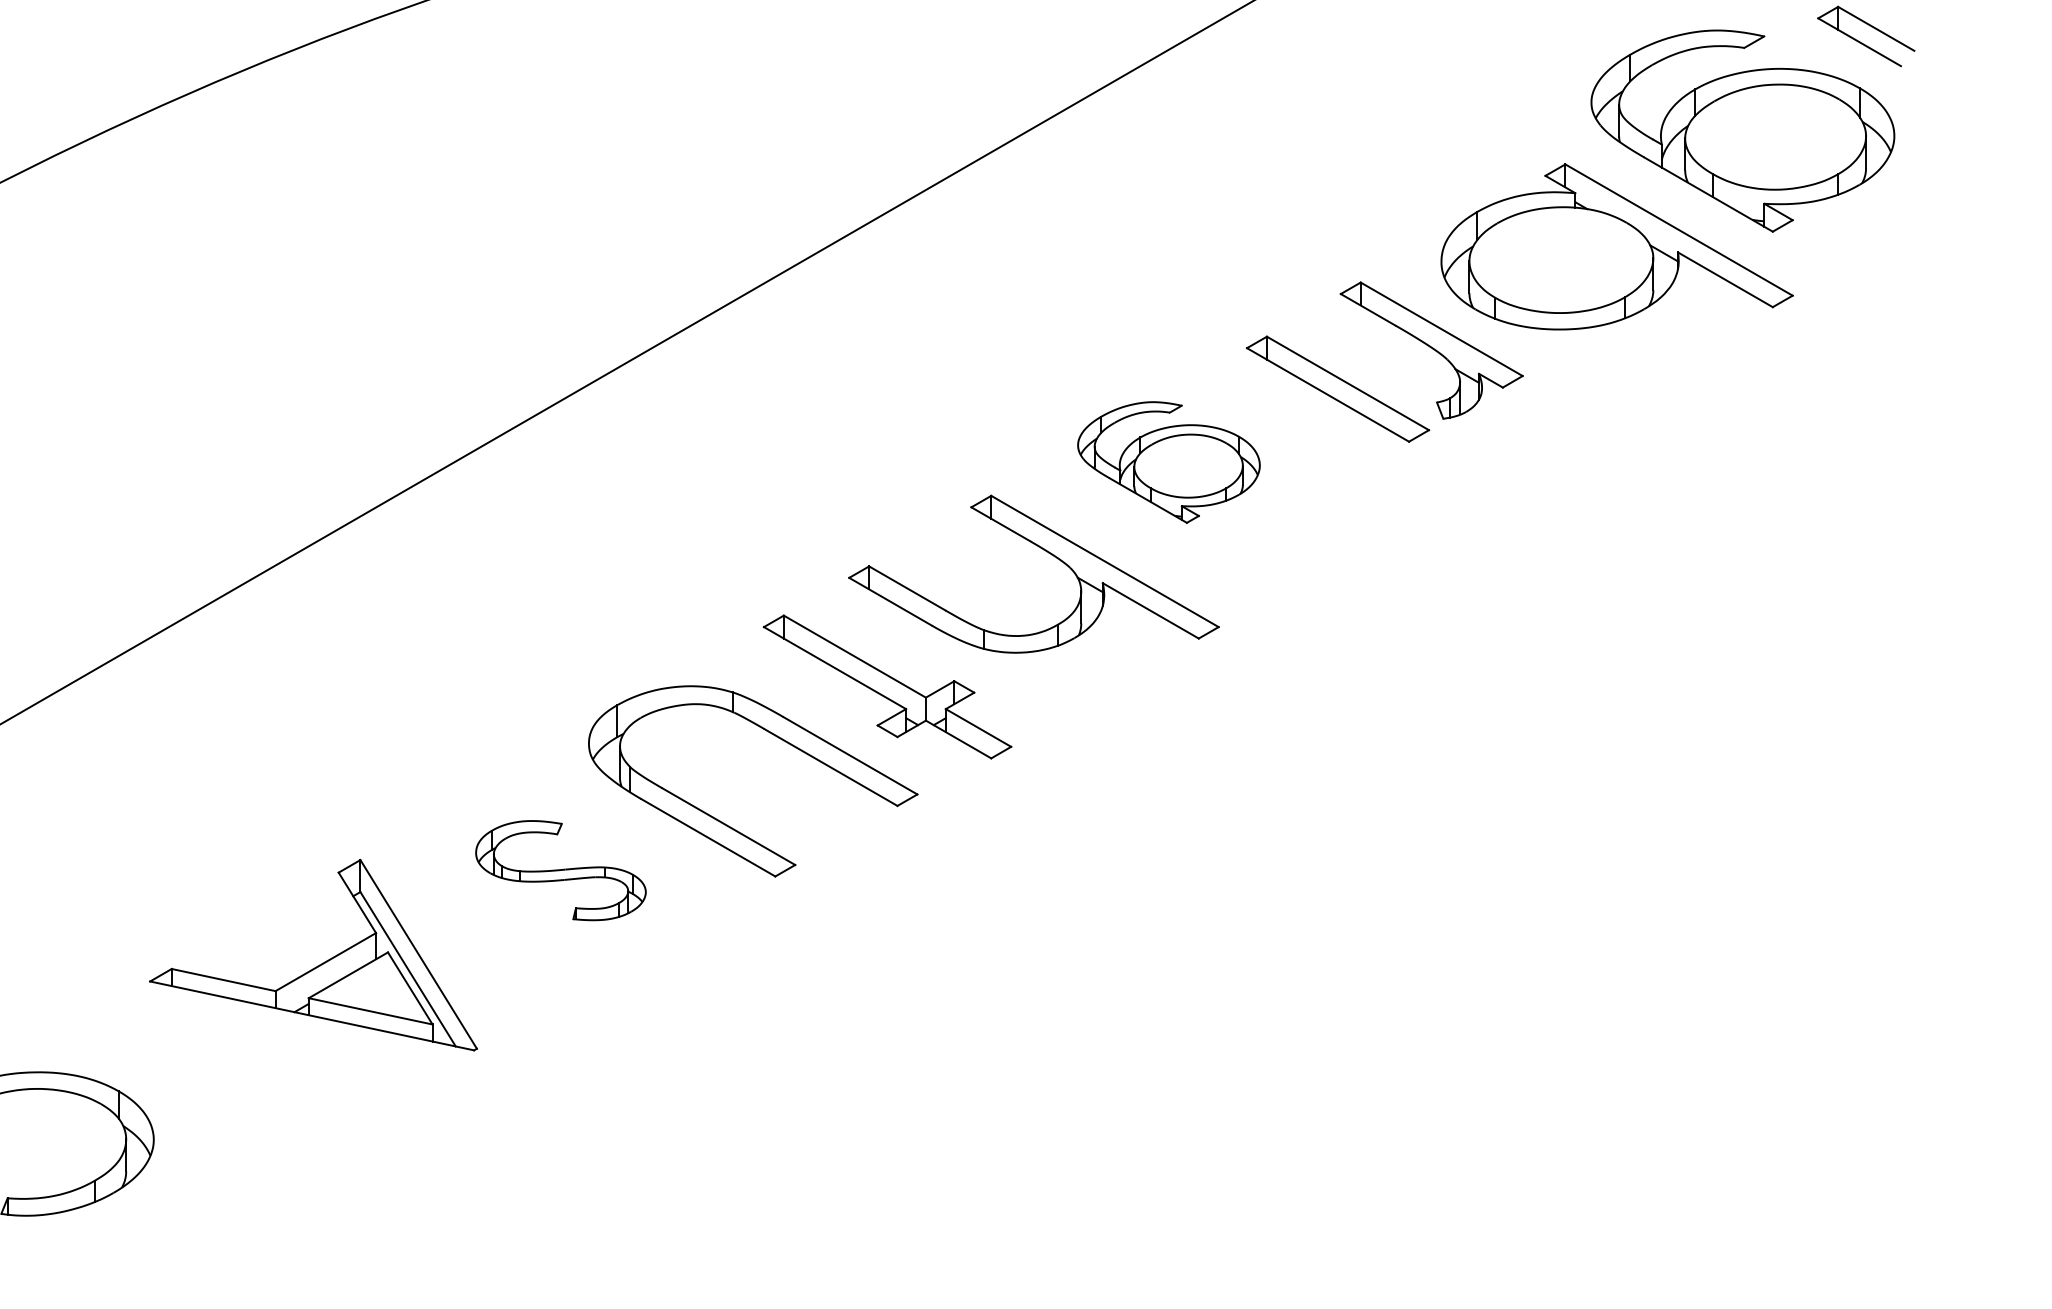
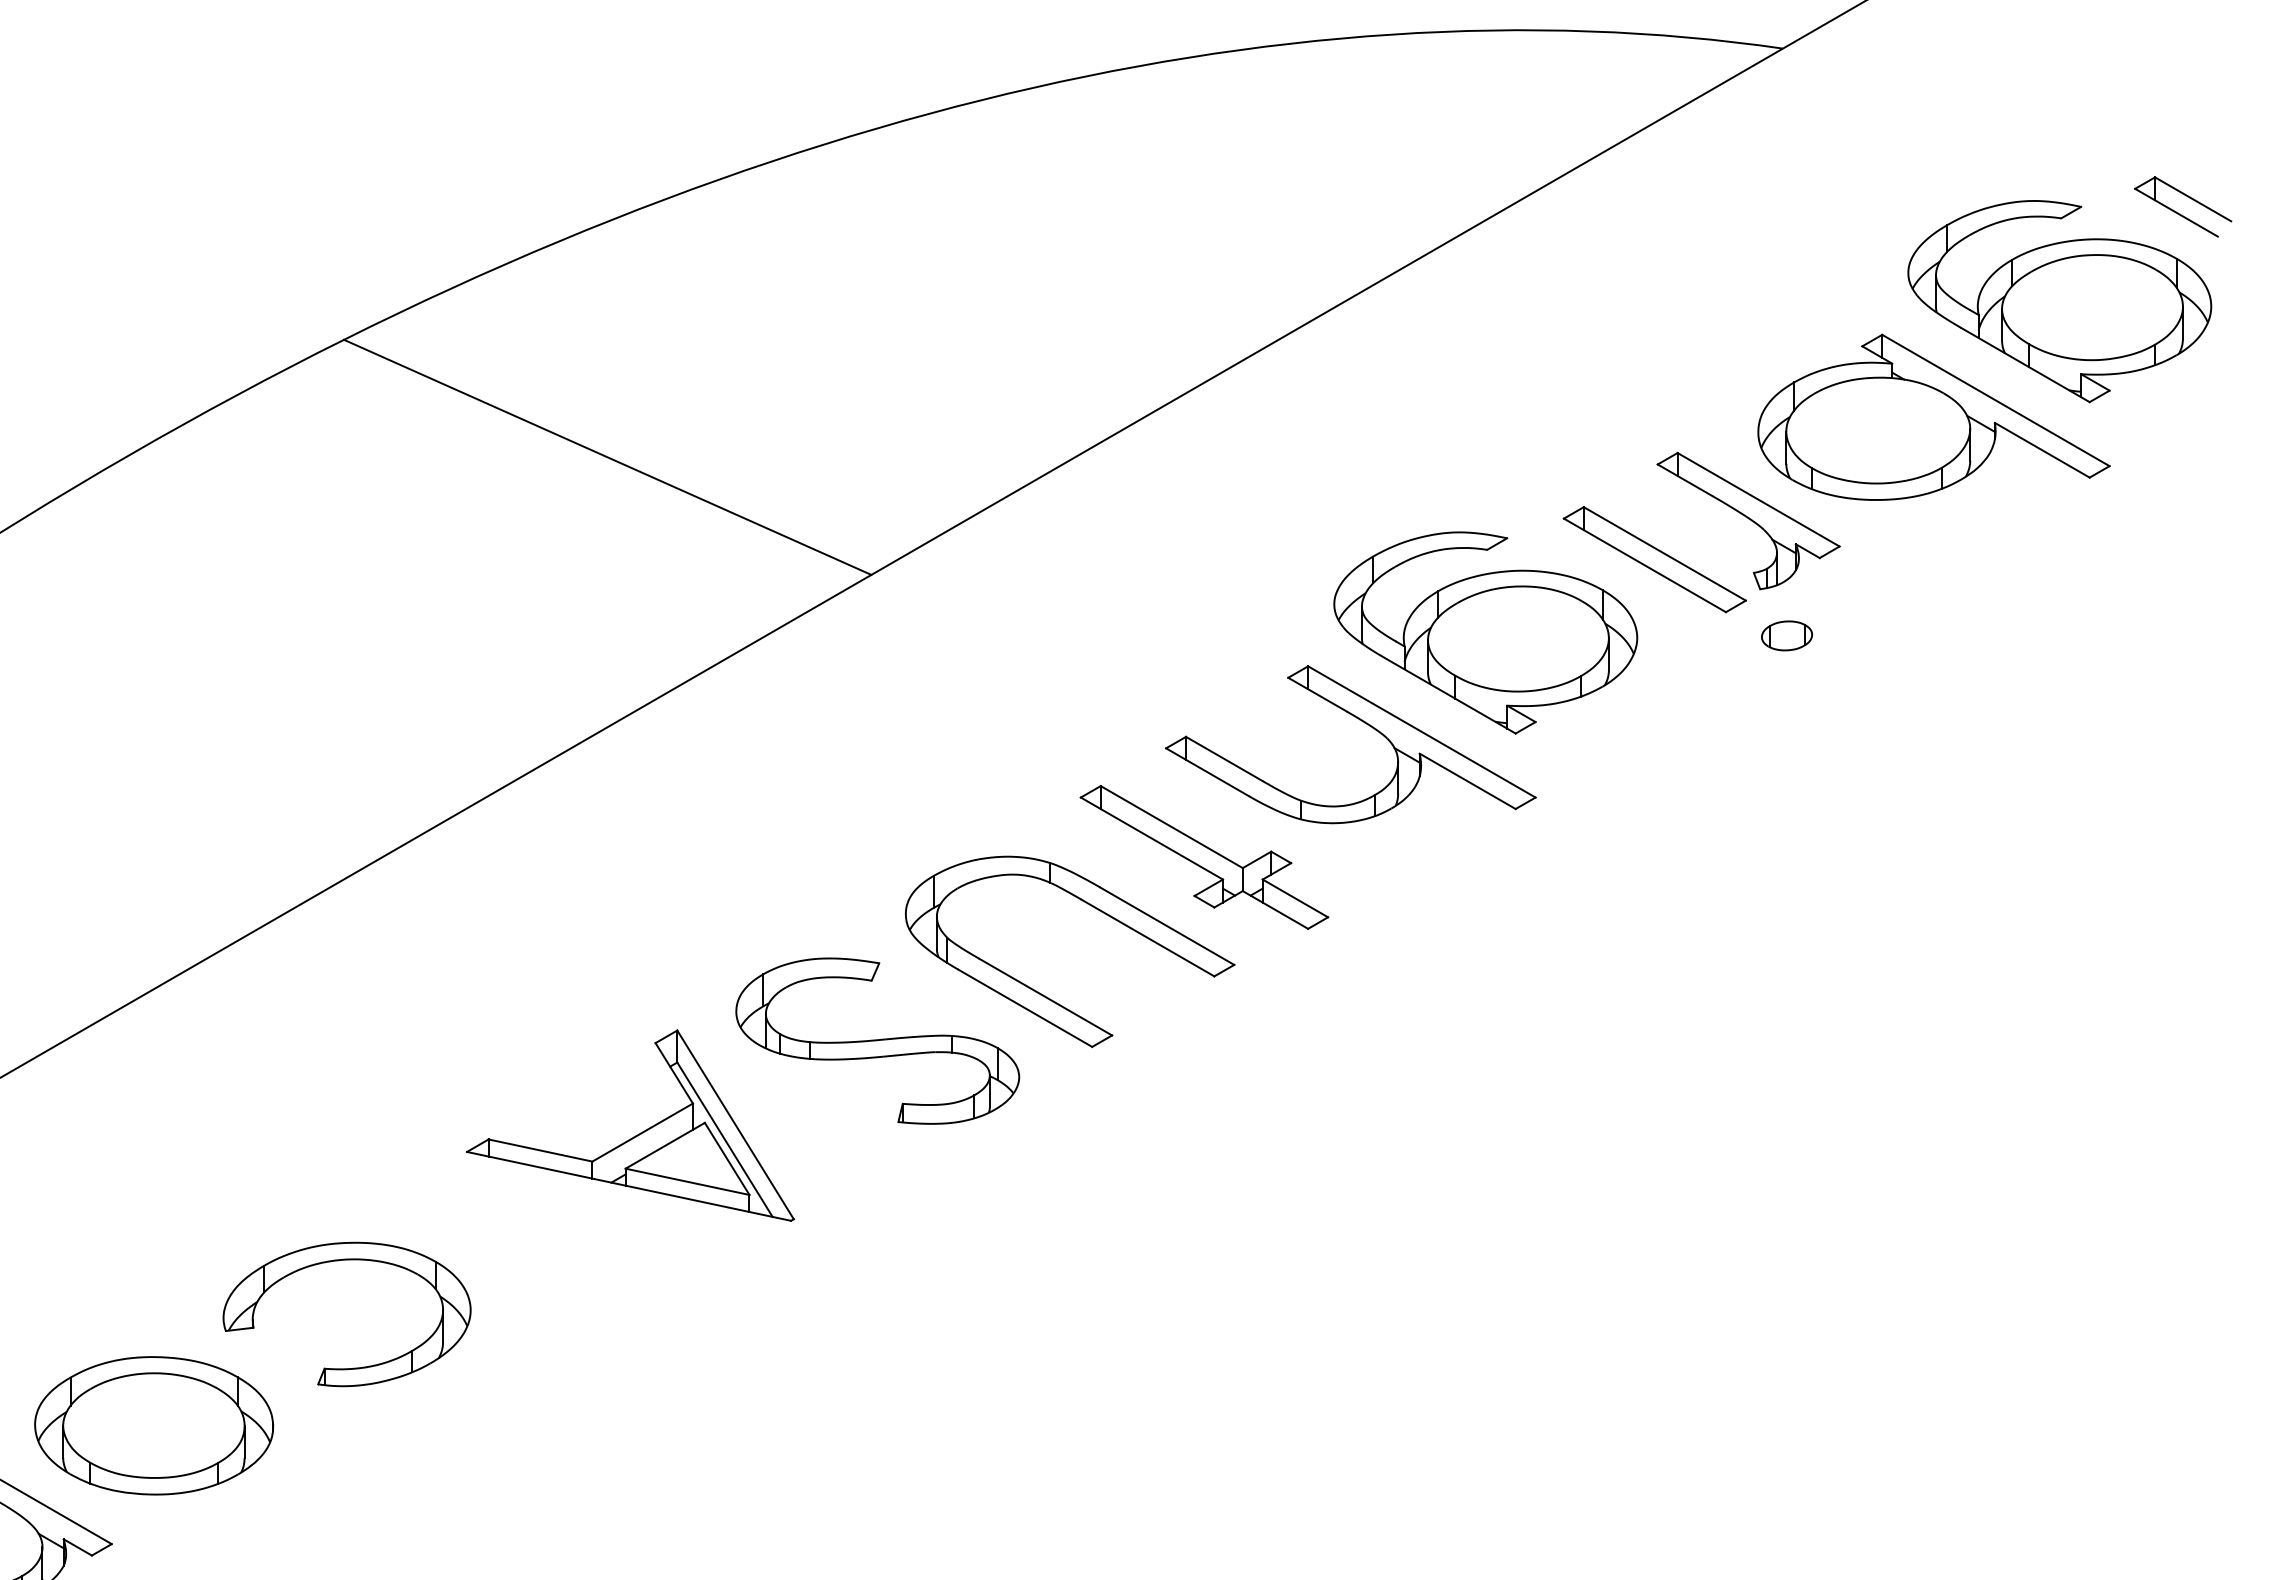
line: (290, 286) -> (607, 456), added
part: (1168, 462) -> (1485, 632), size x1.67
part: (1469, 465) -> (1786, 635), added
part: (560, 870) -> (877, 1040), size x1.67

